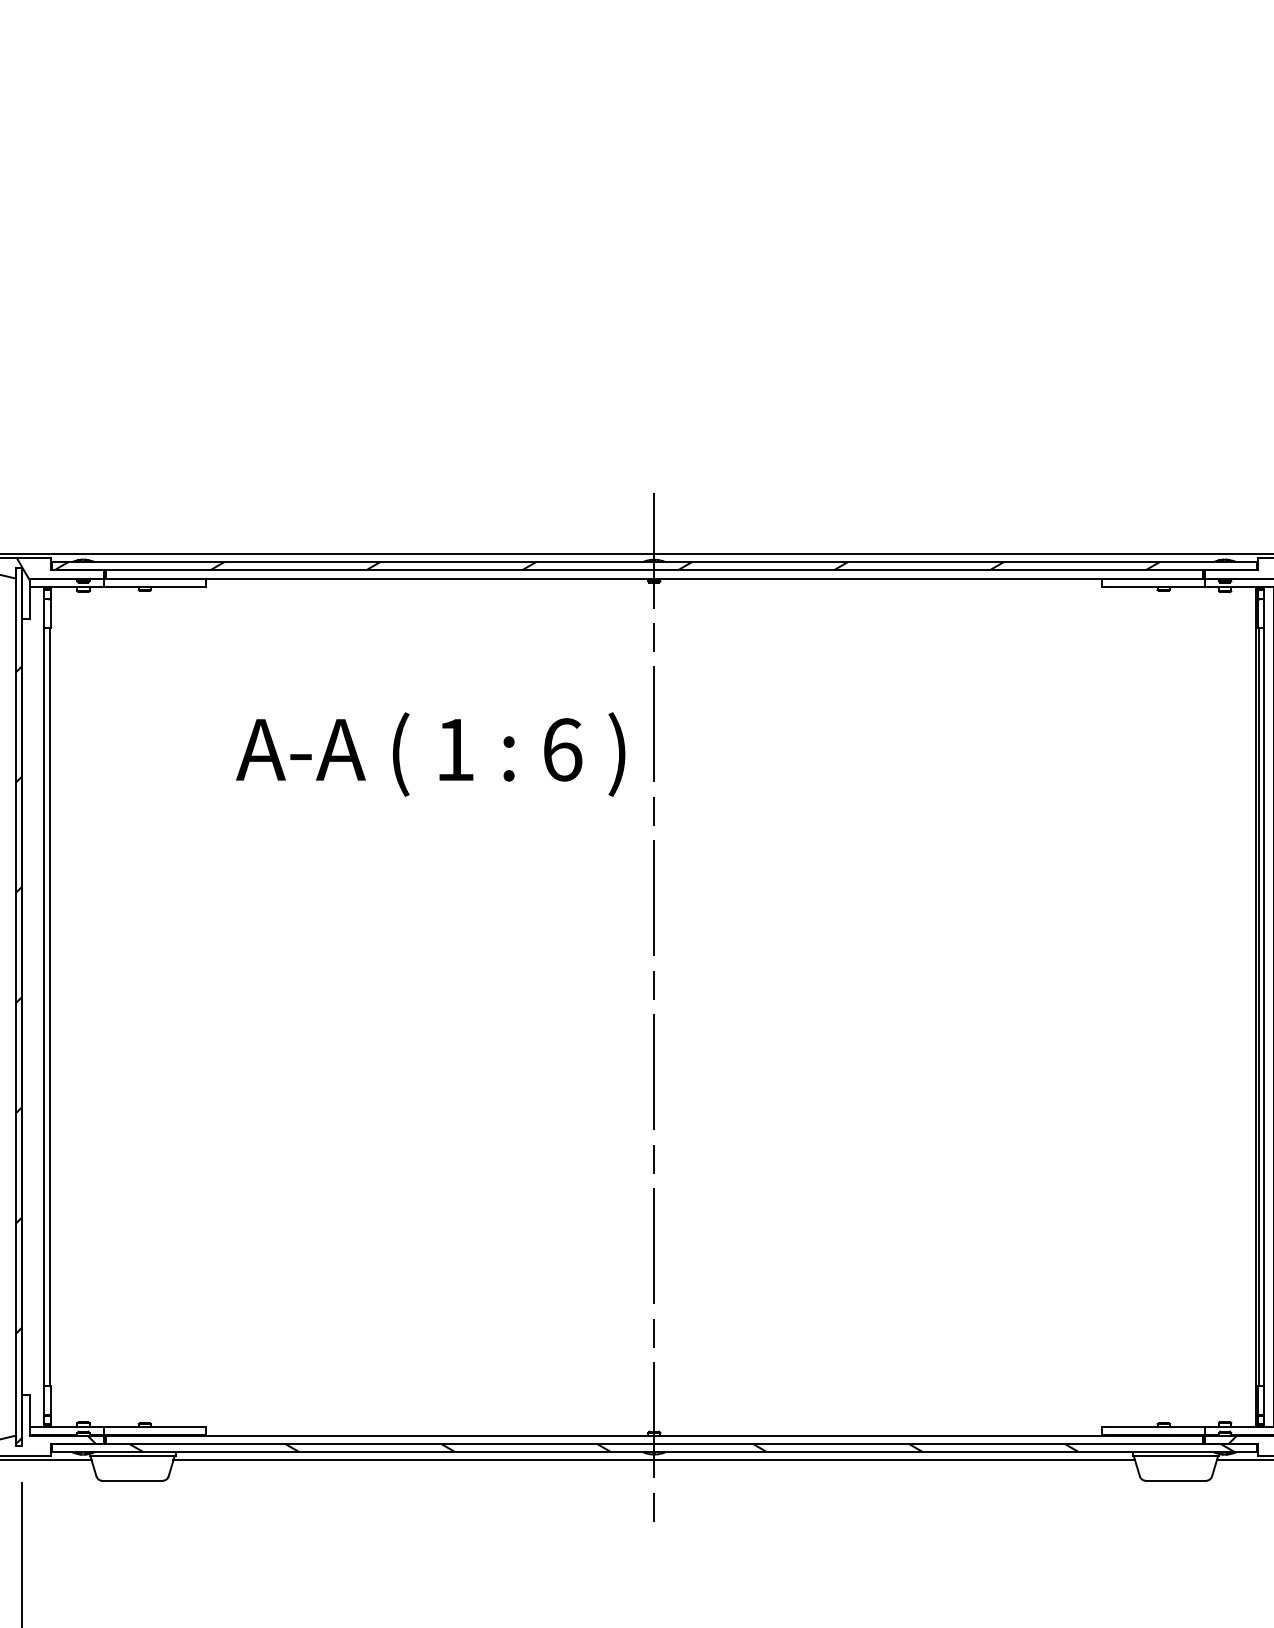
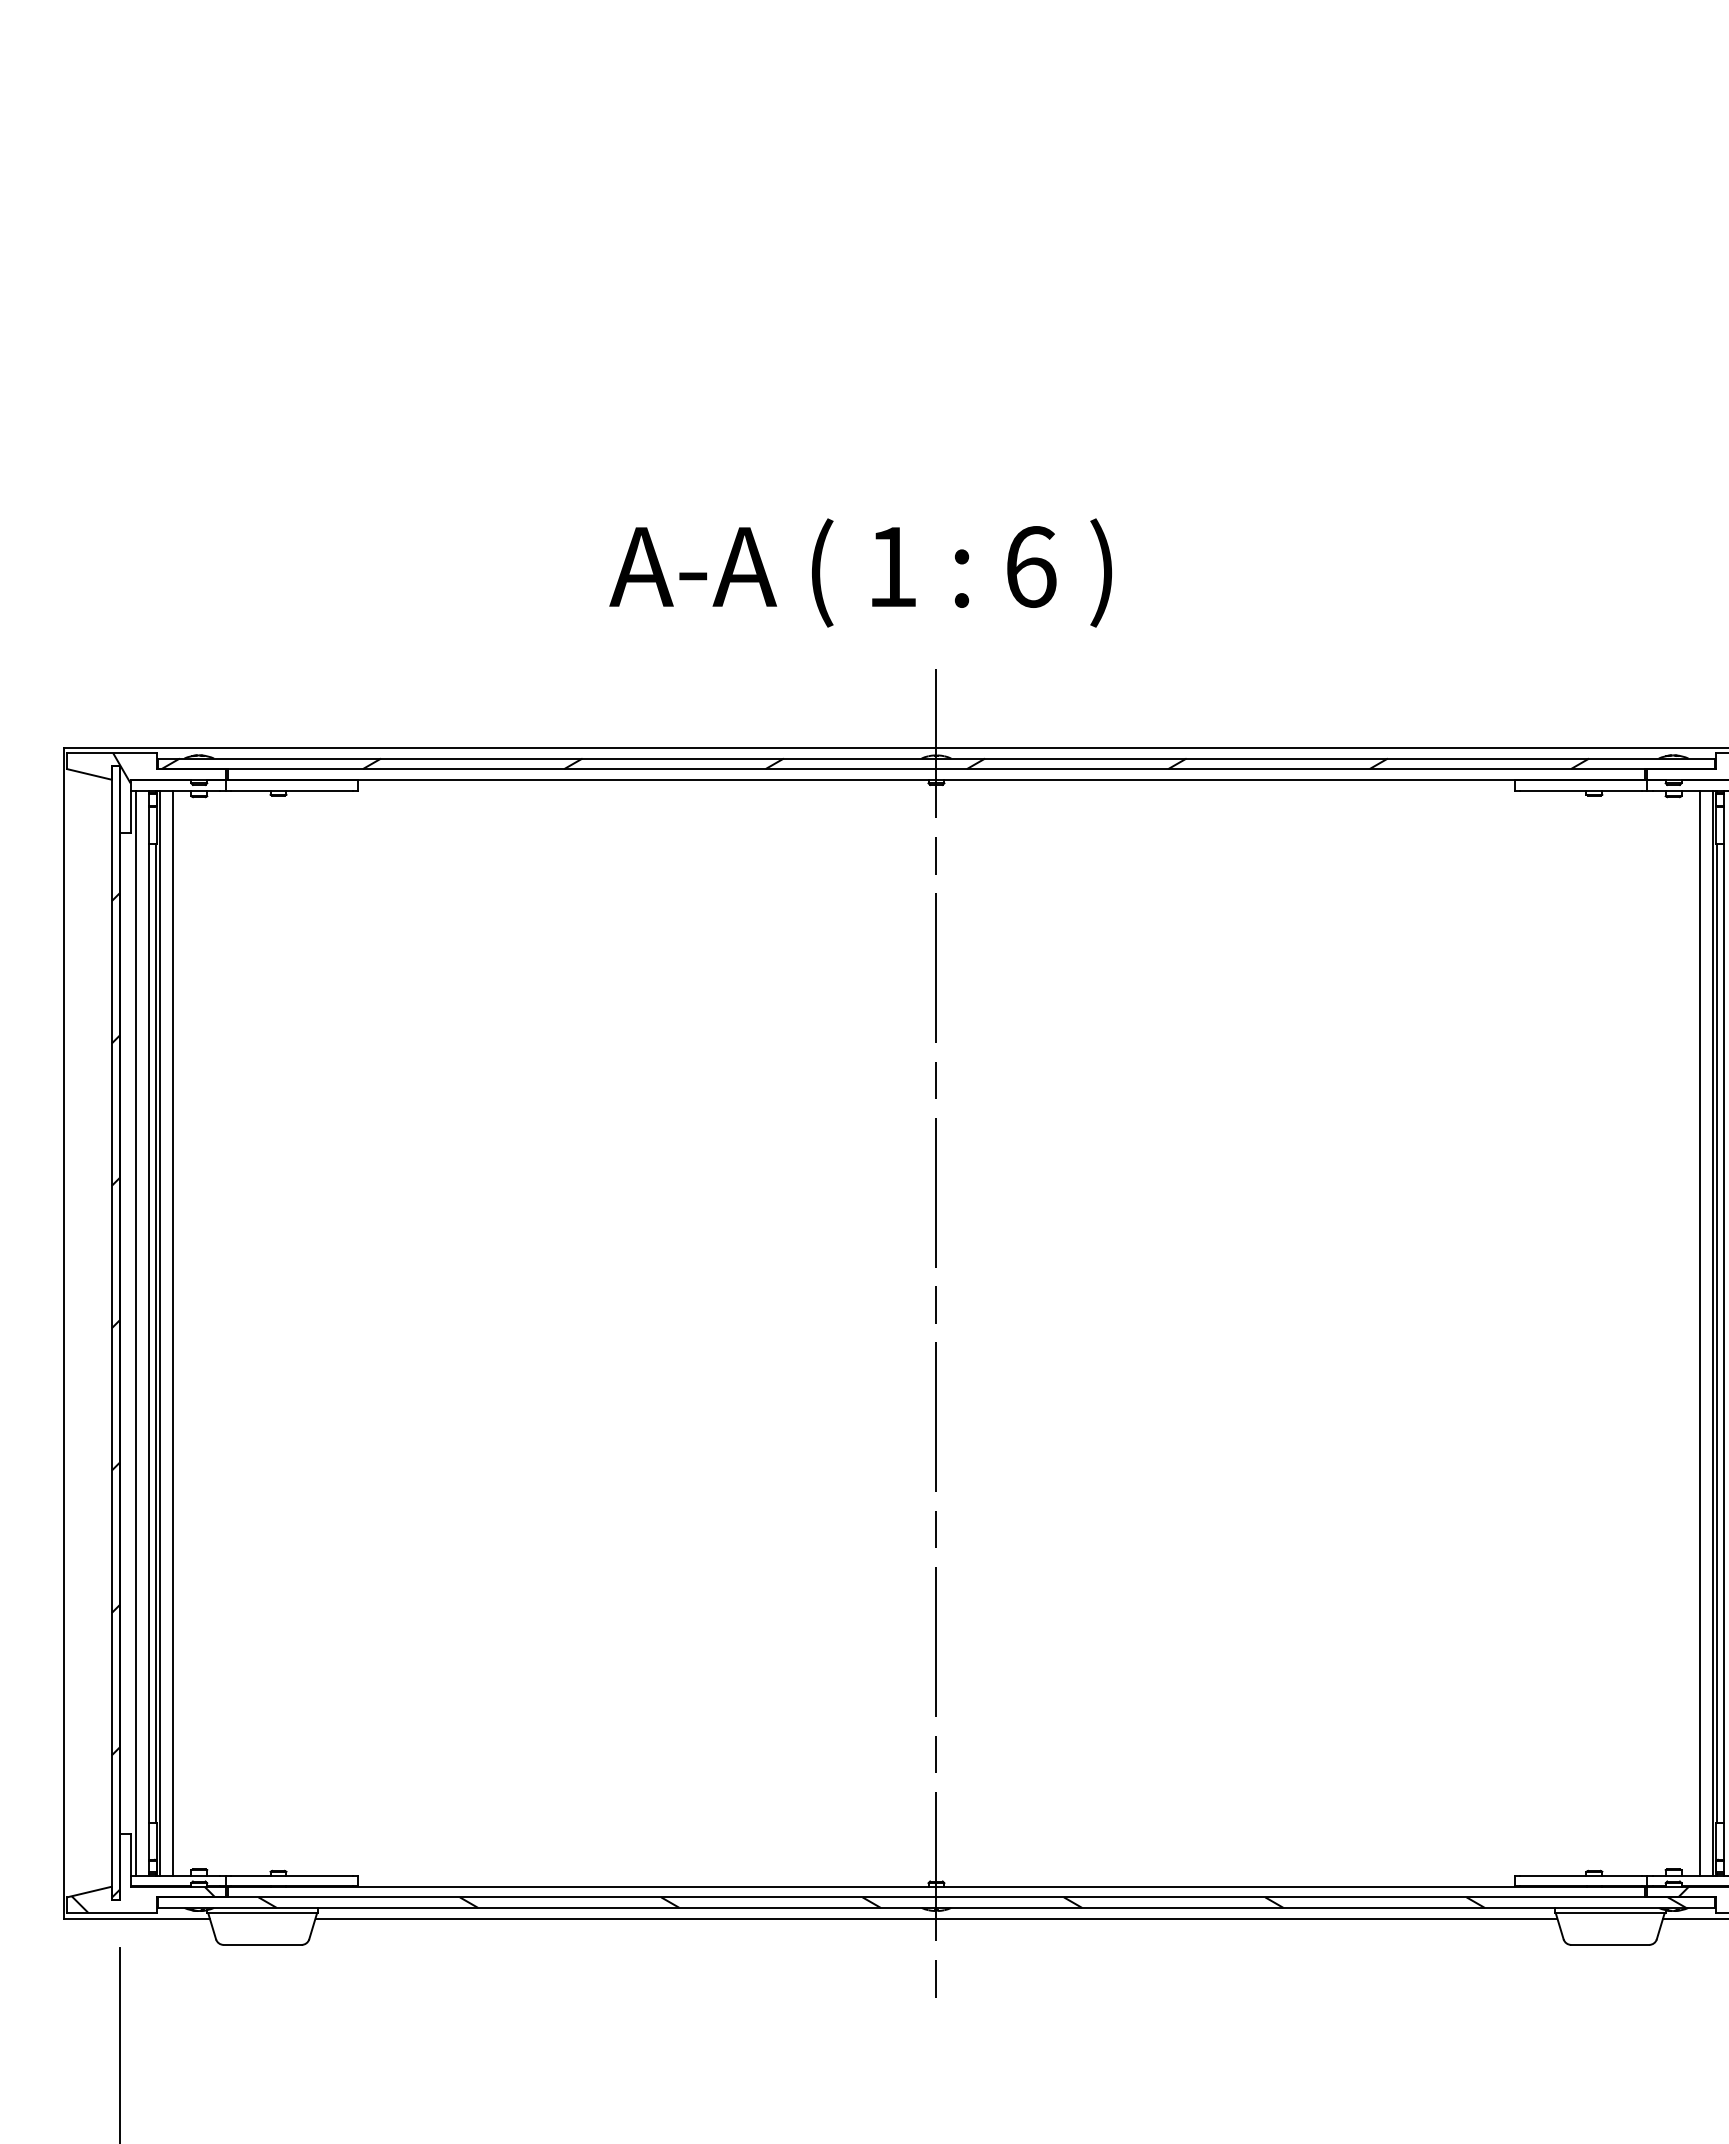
text: (430, 754) -> (860, 572), moved
line: (34, 1006) -> (135, 1332), added
line: (52, 1006) -> (159, 1332), added
line: (62, 1006) -> (172, 1332), added
line: (1245, 1006) -> (1700, 1332), added

